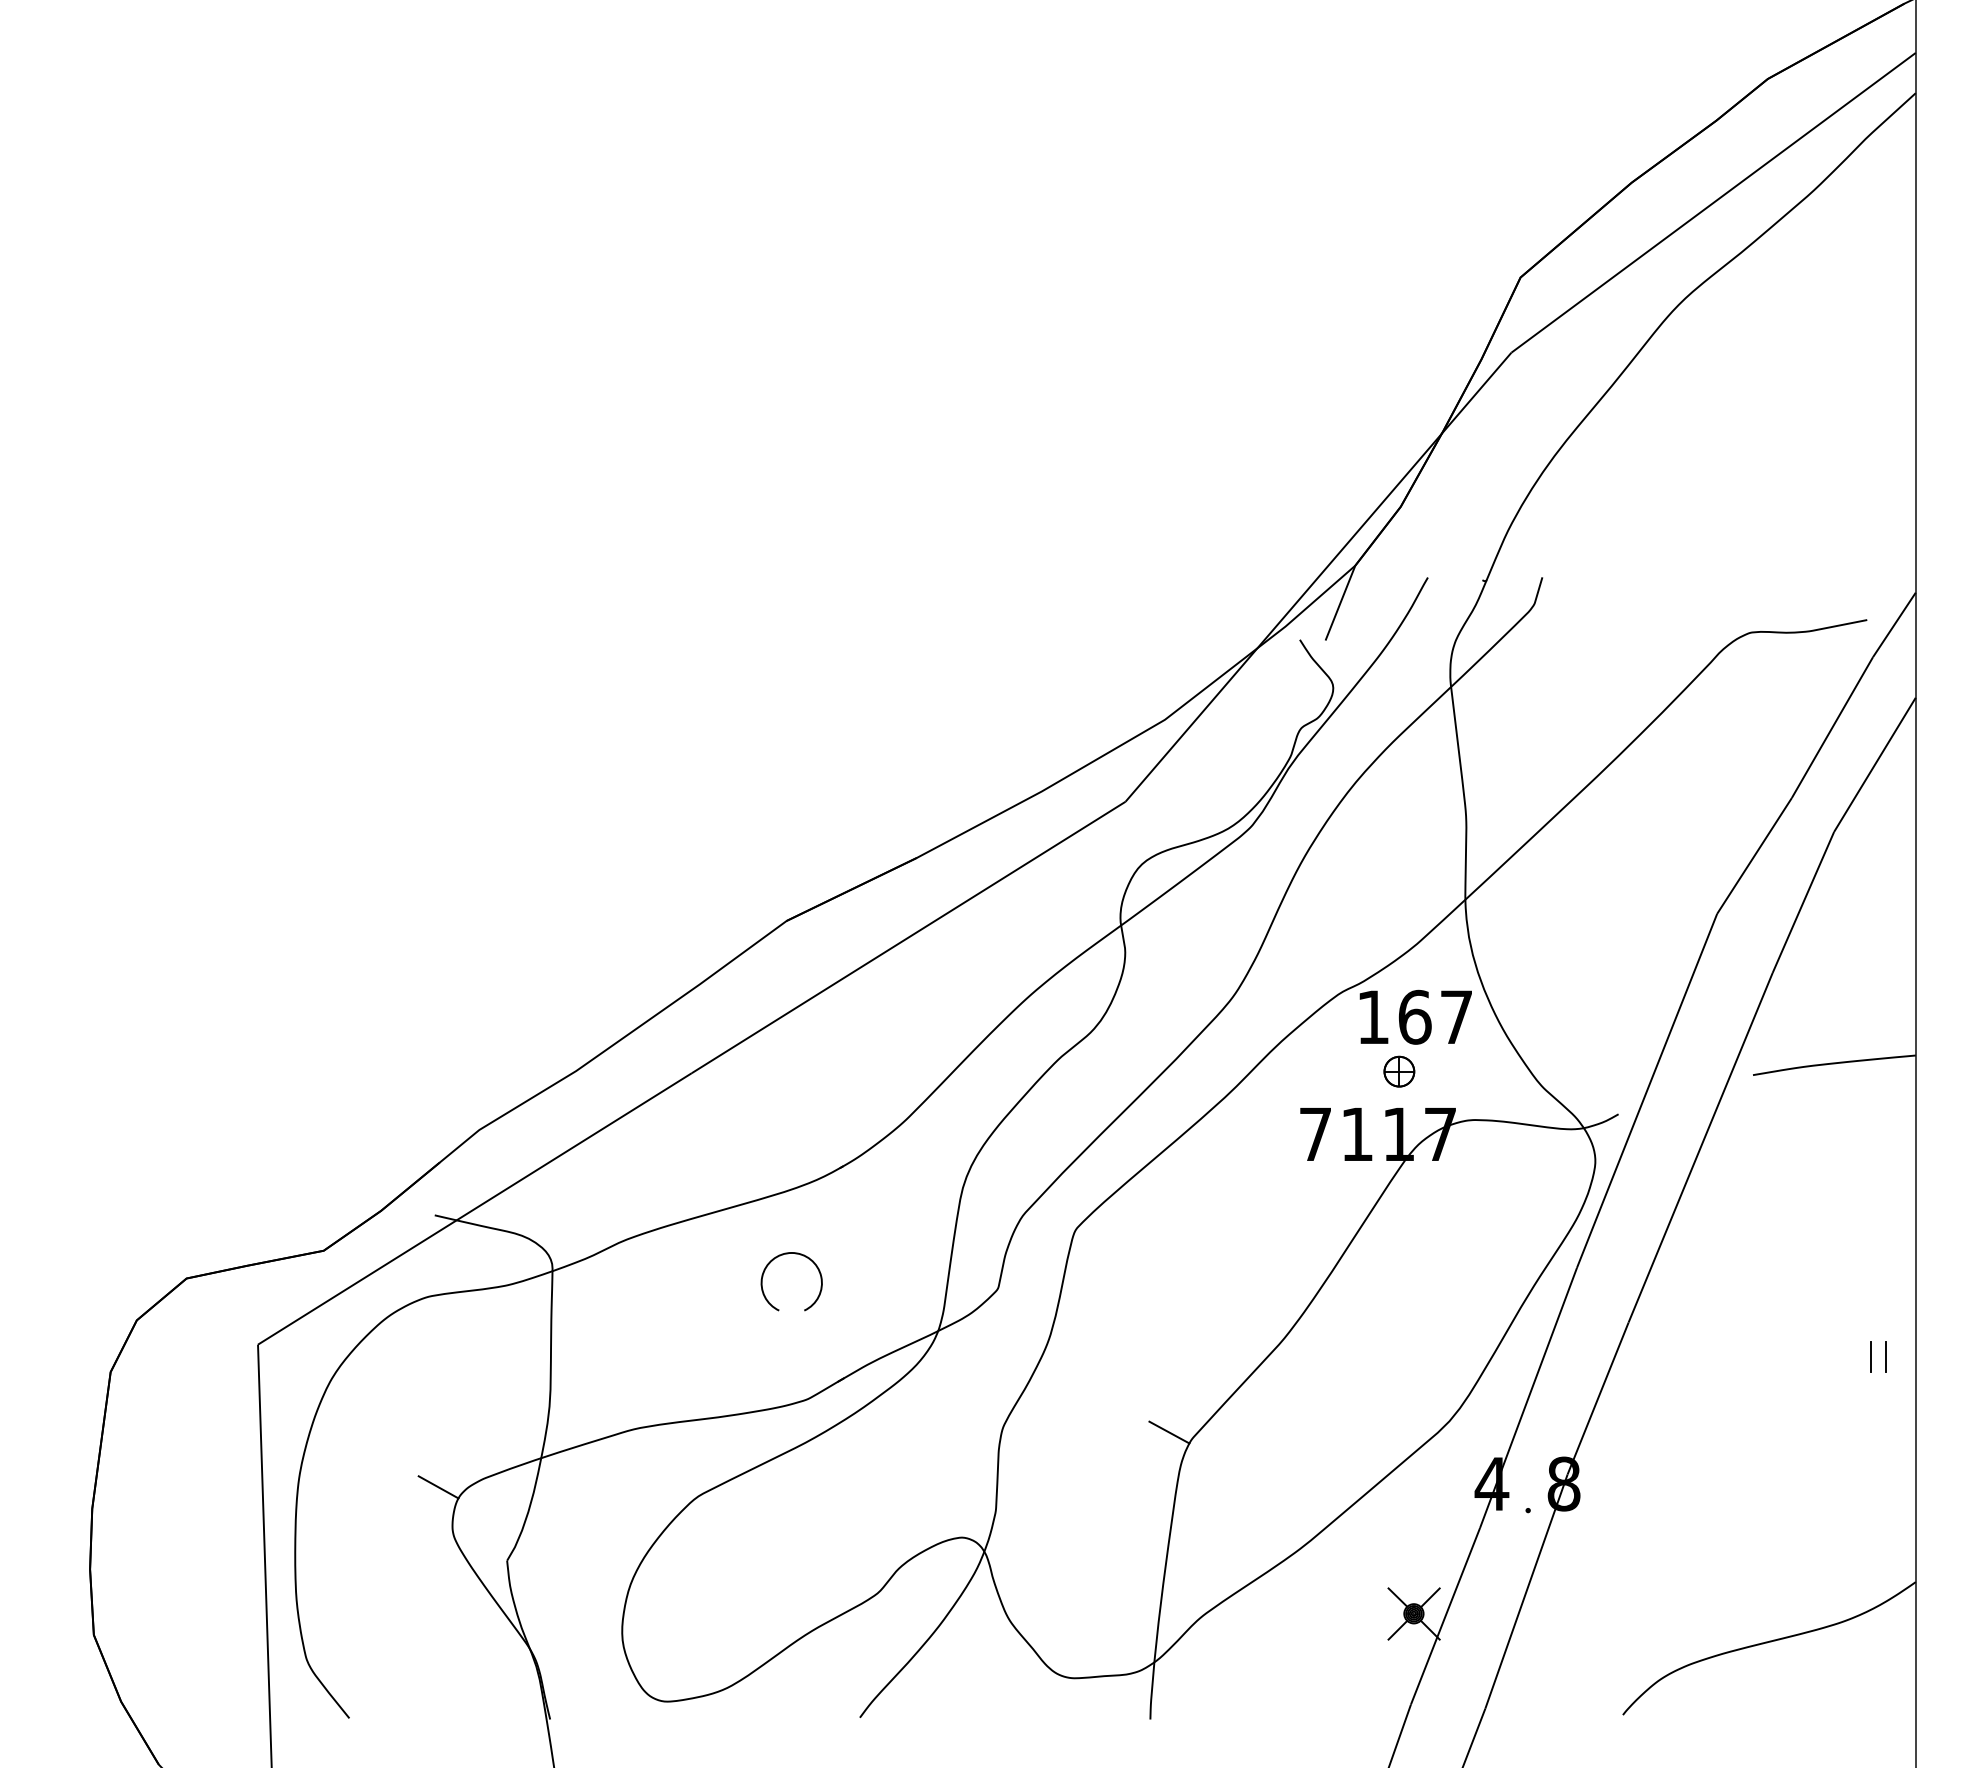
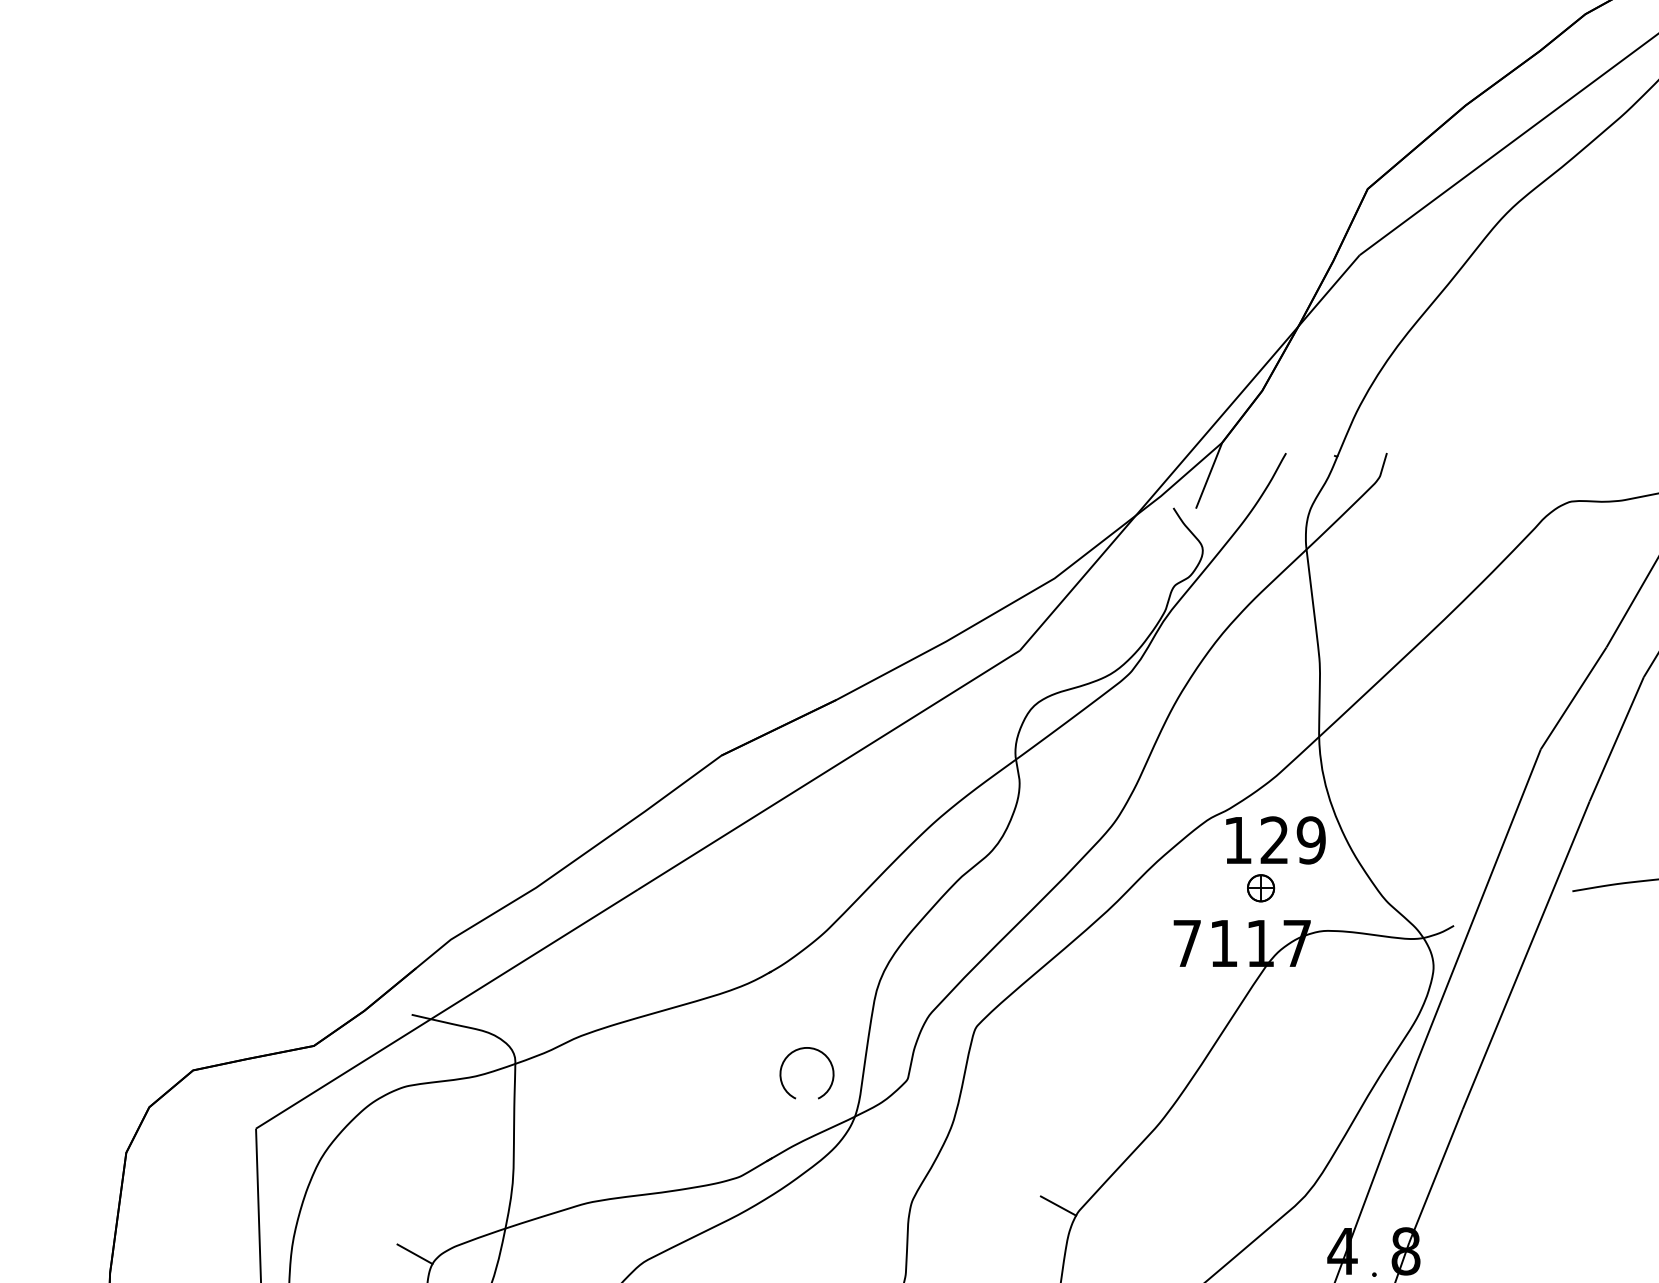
text: (1435, 1016) -> (1292, 839), 167 -> 129
part: (788, 1254) -> (804, 1049), moved

